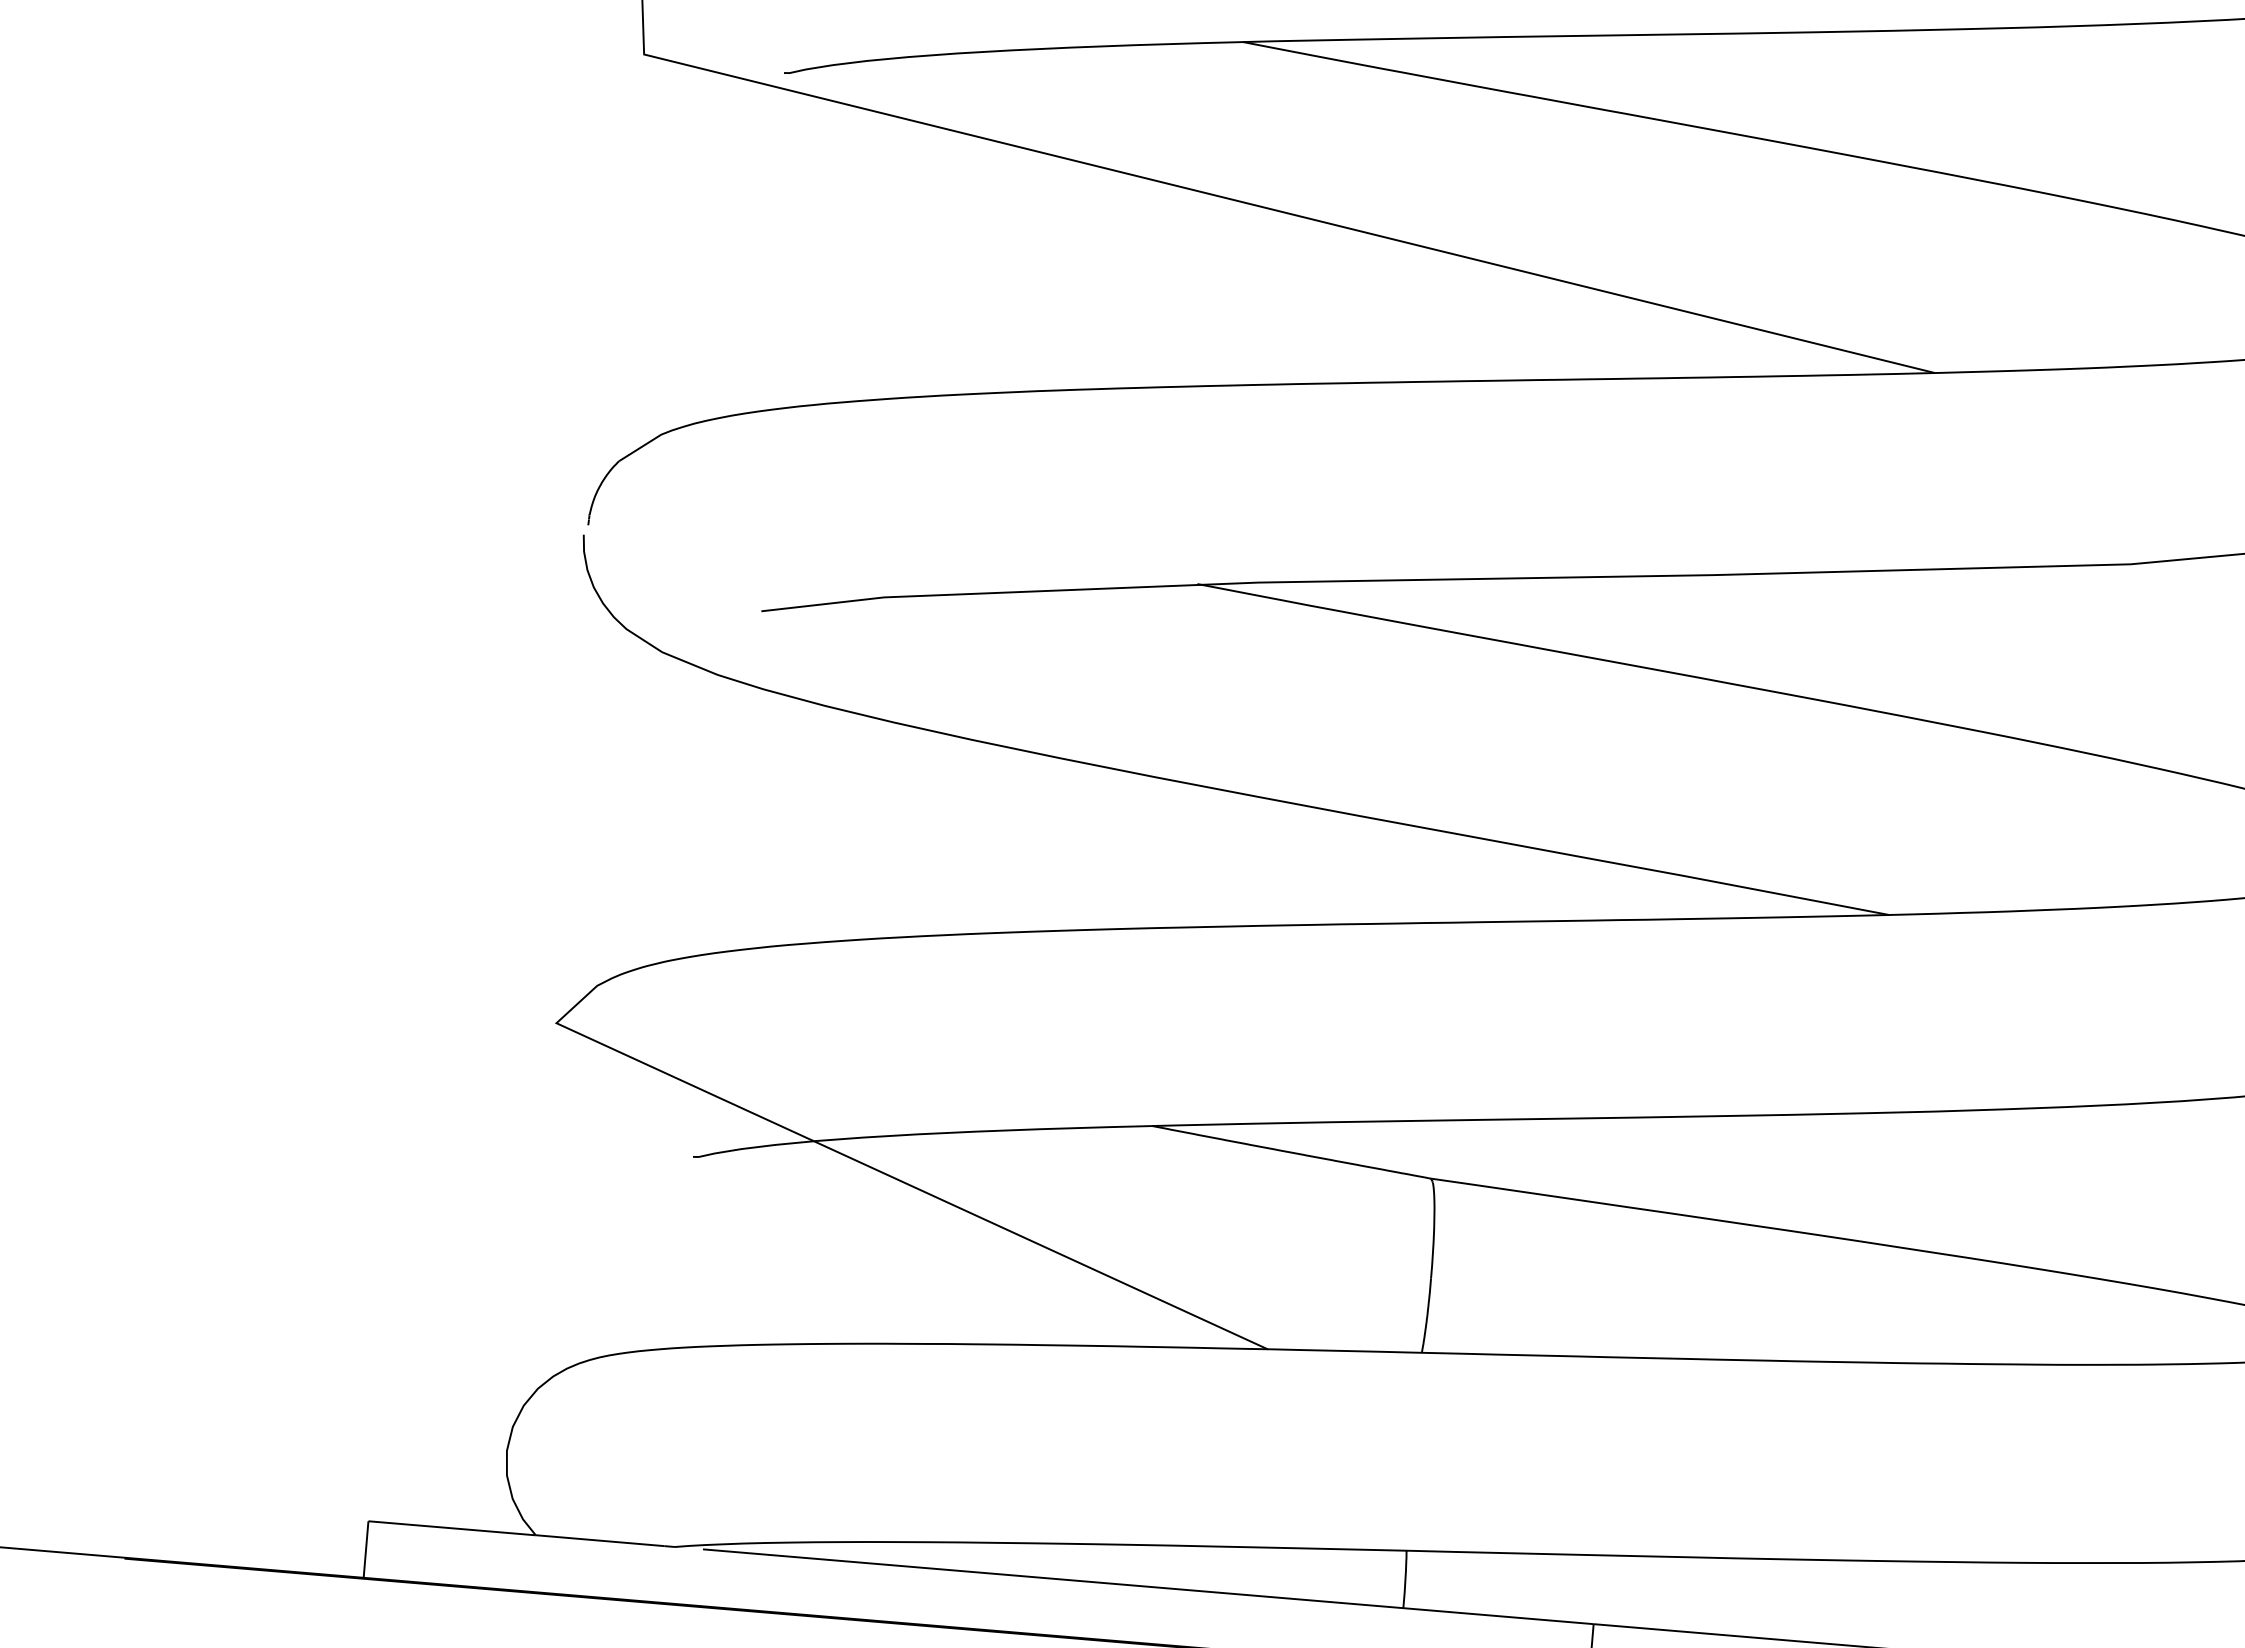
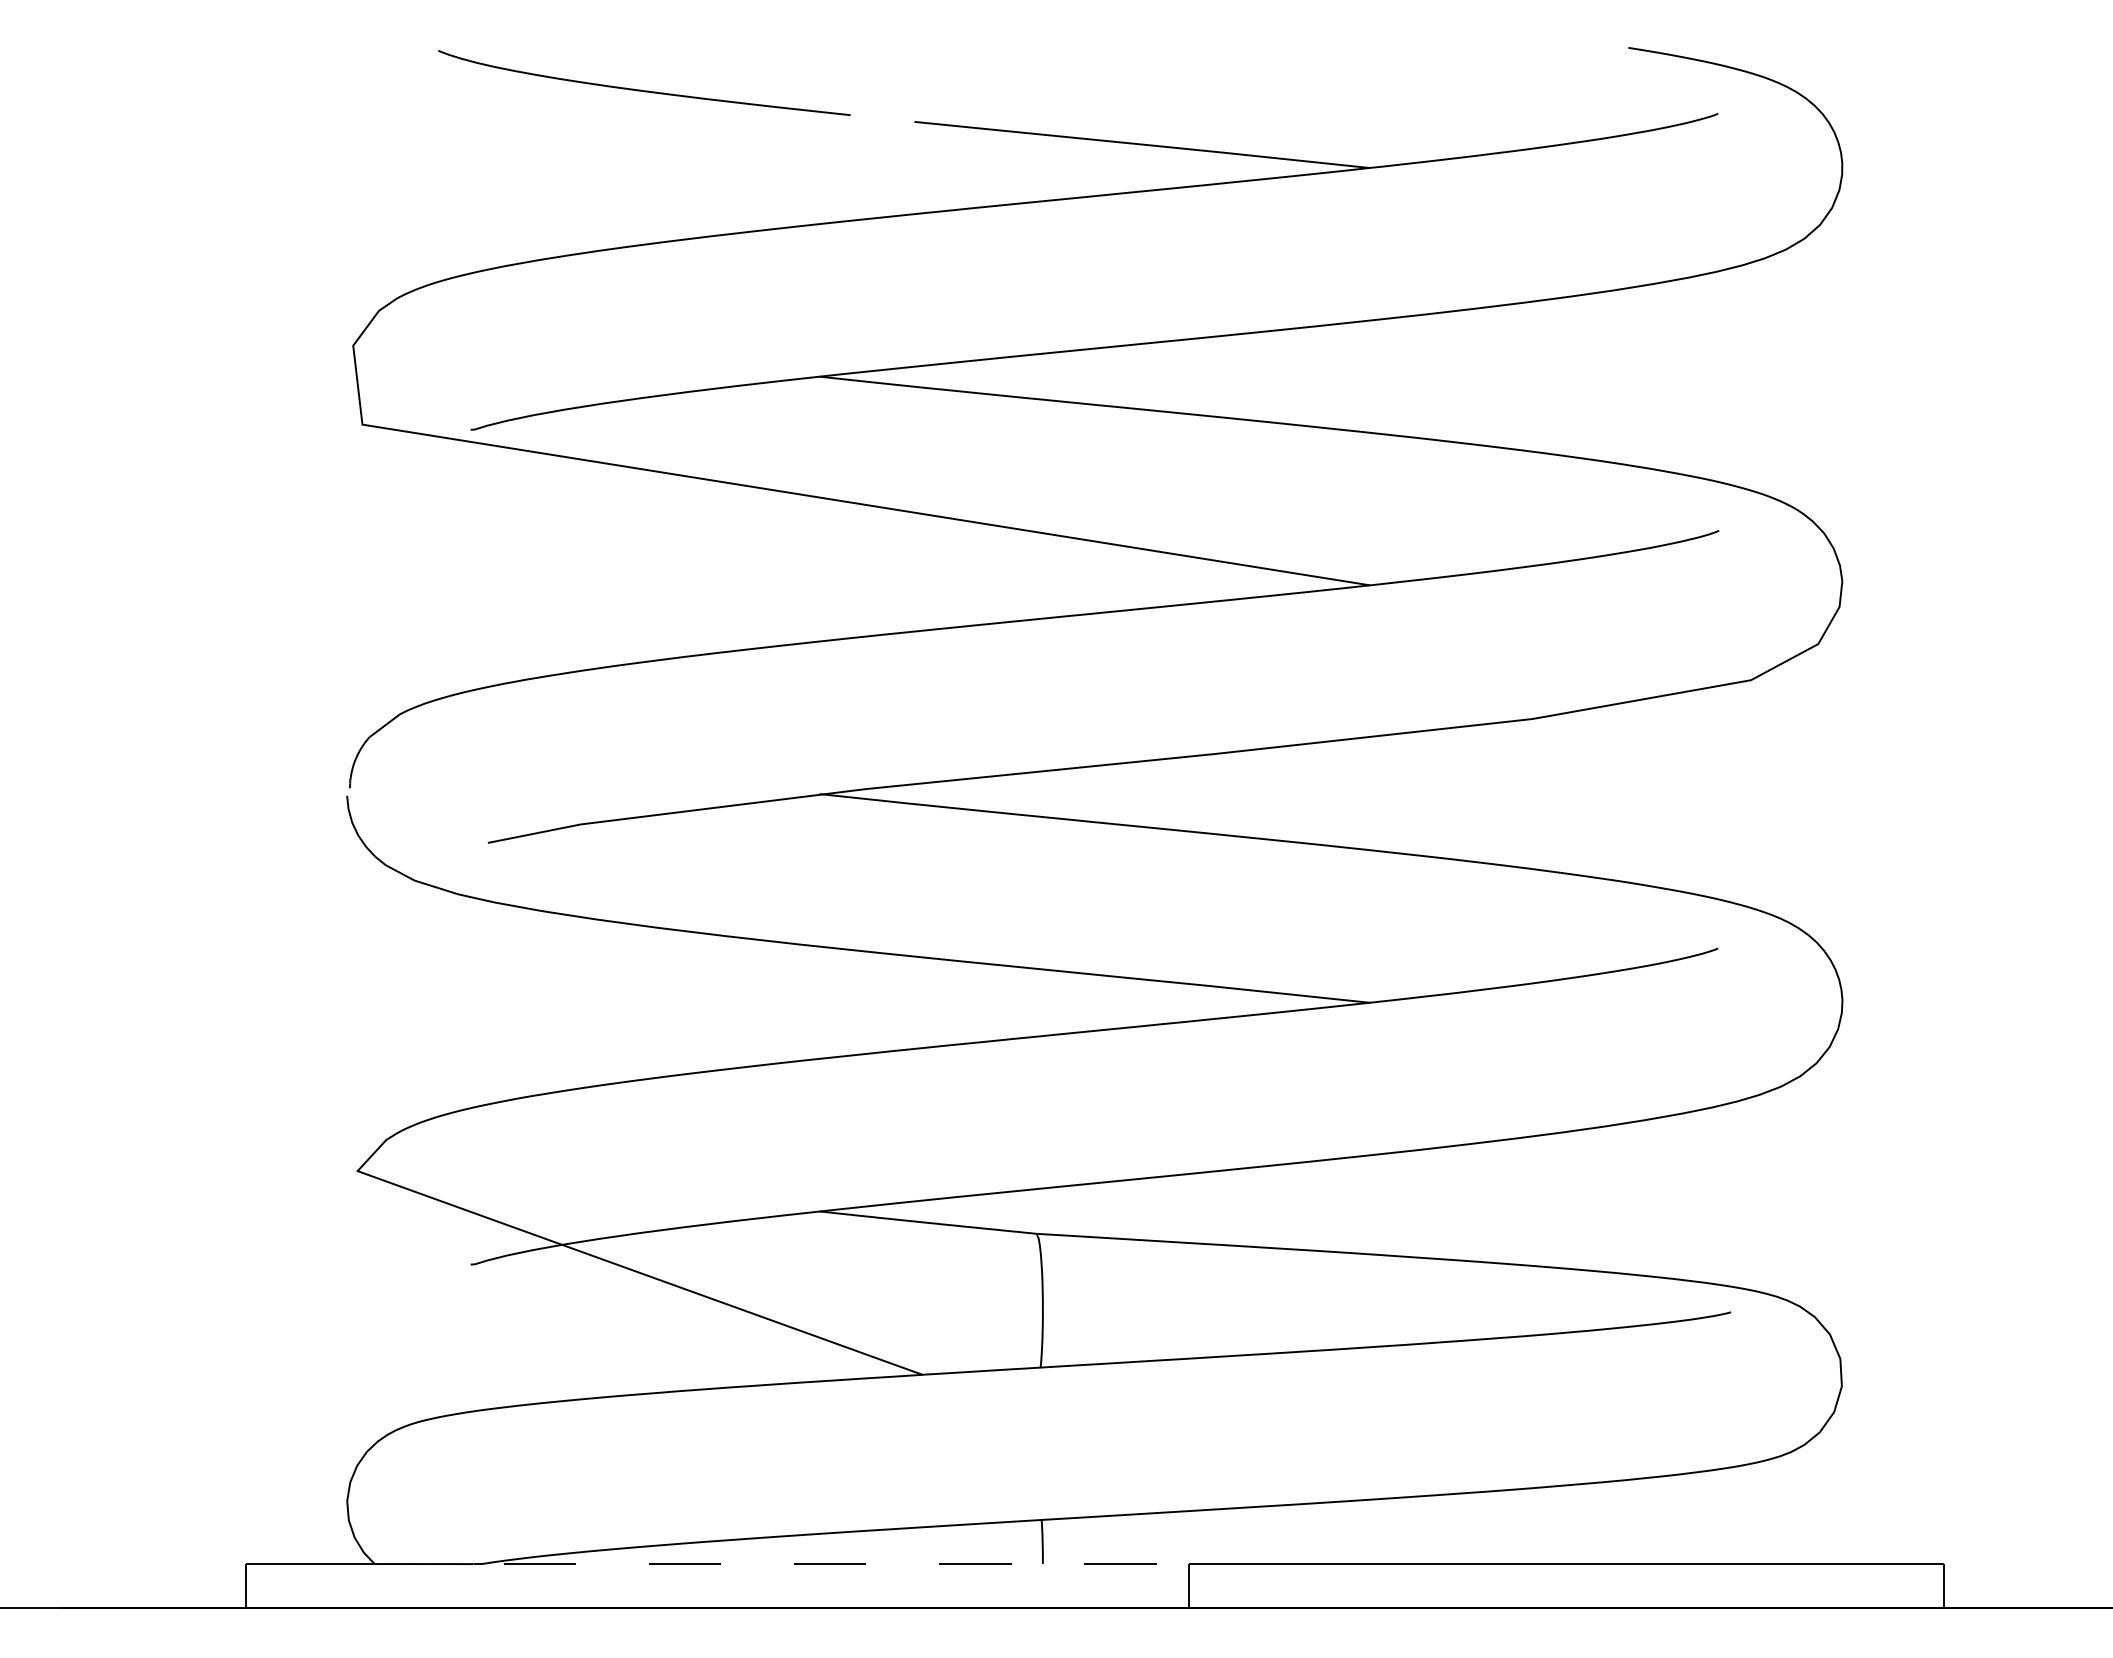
line: (1148, 1587) -> (846, 1564), solid -> dashed

